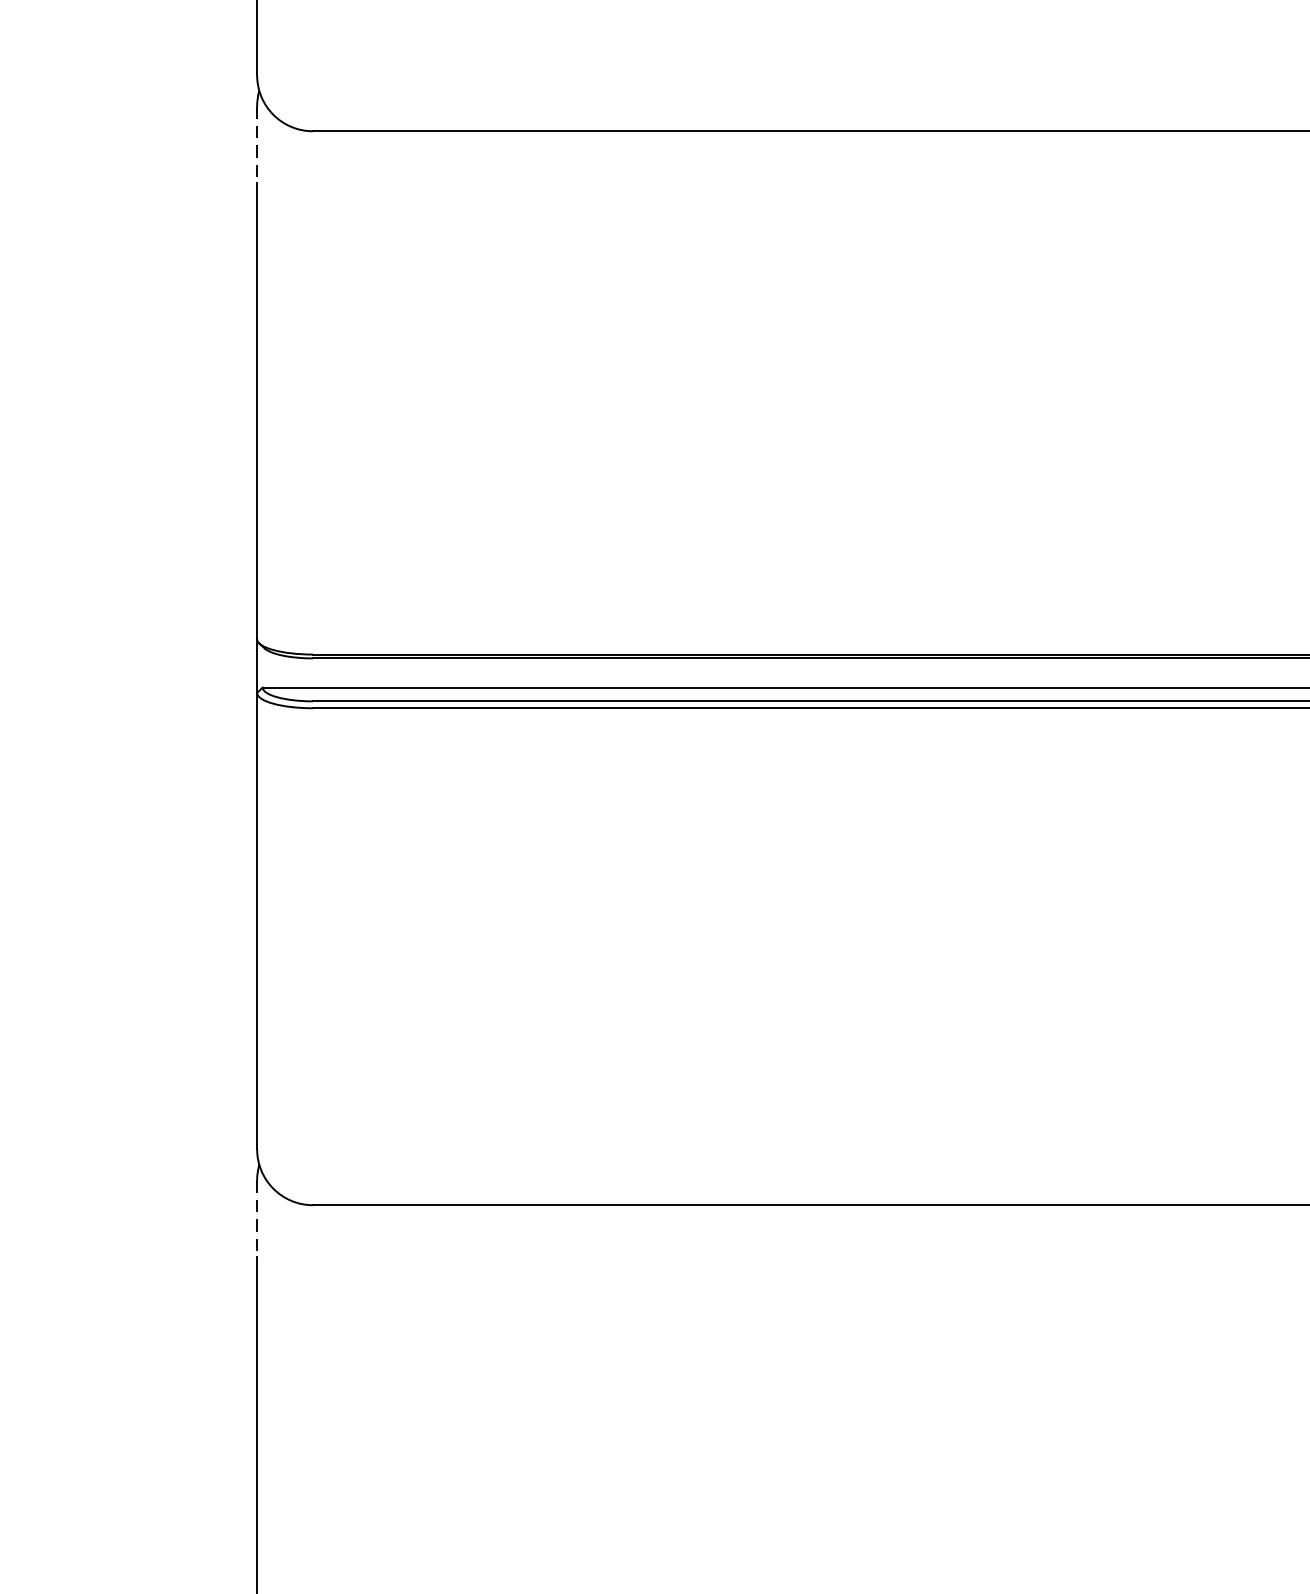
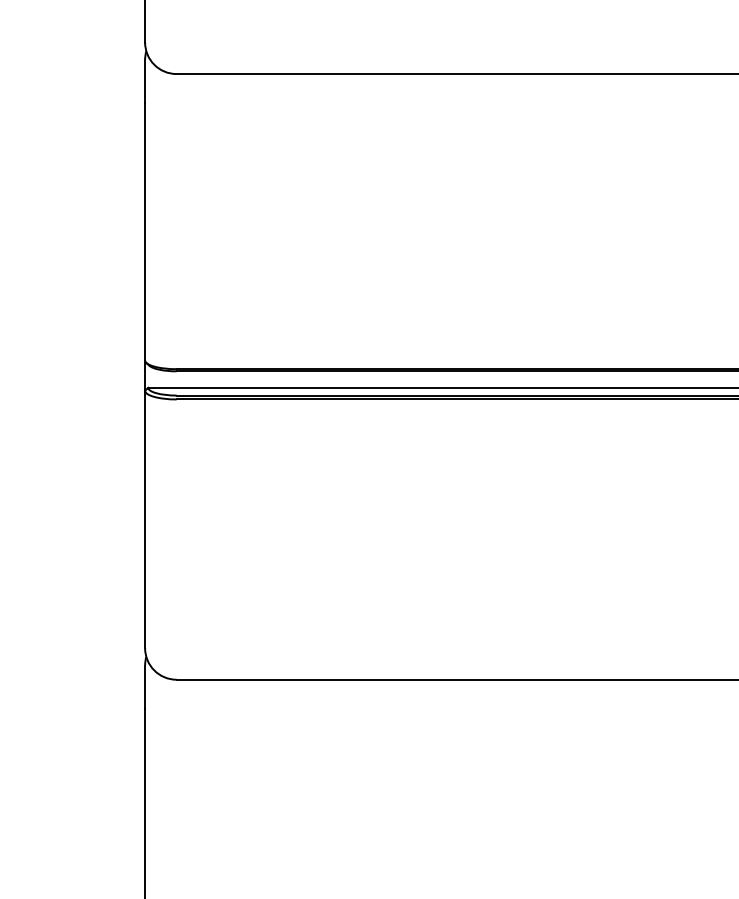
line: (257, 144) -> (145, 81), dashed -> solid
line: (257, 1218) -> (145, 687), dashed -> solid

